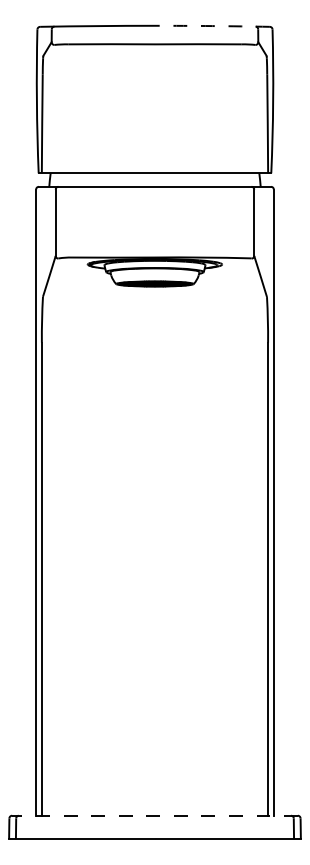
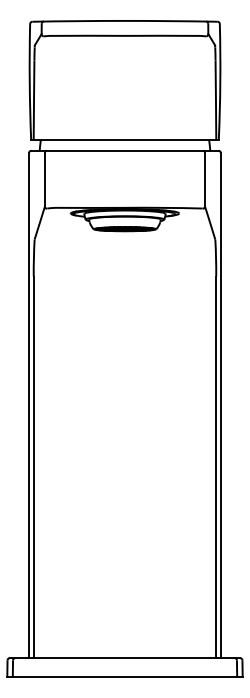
arc: (212, 26) -> (171, 21), dashed -> solid
line: (154, 816) -> (124, 658), dashed -> solid

